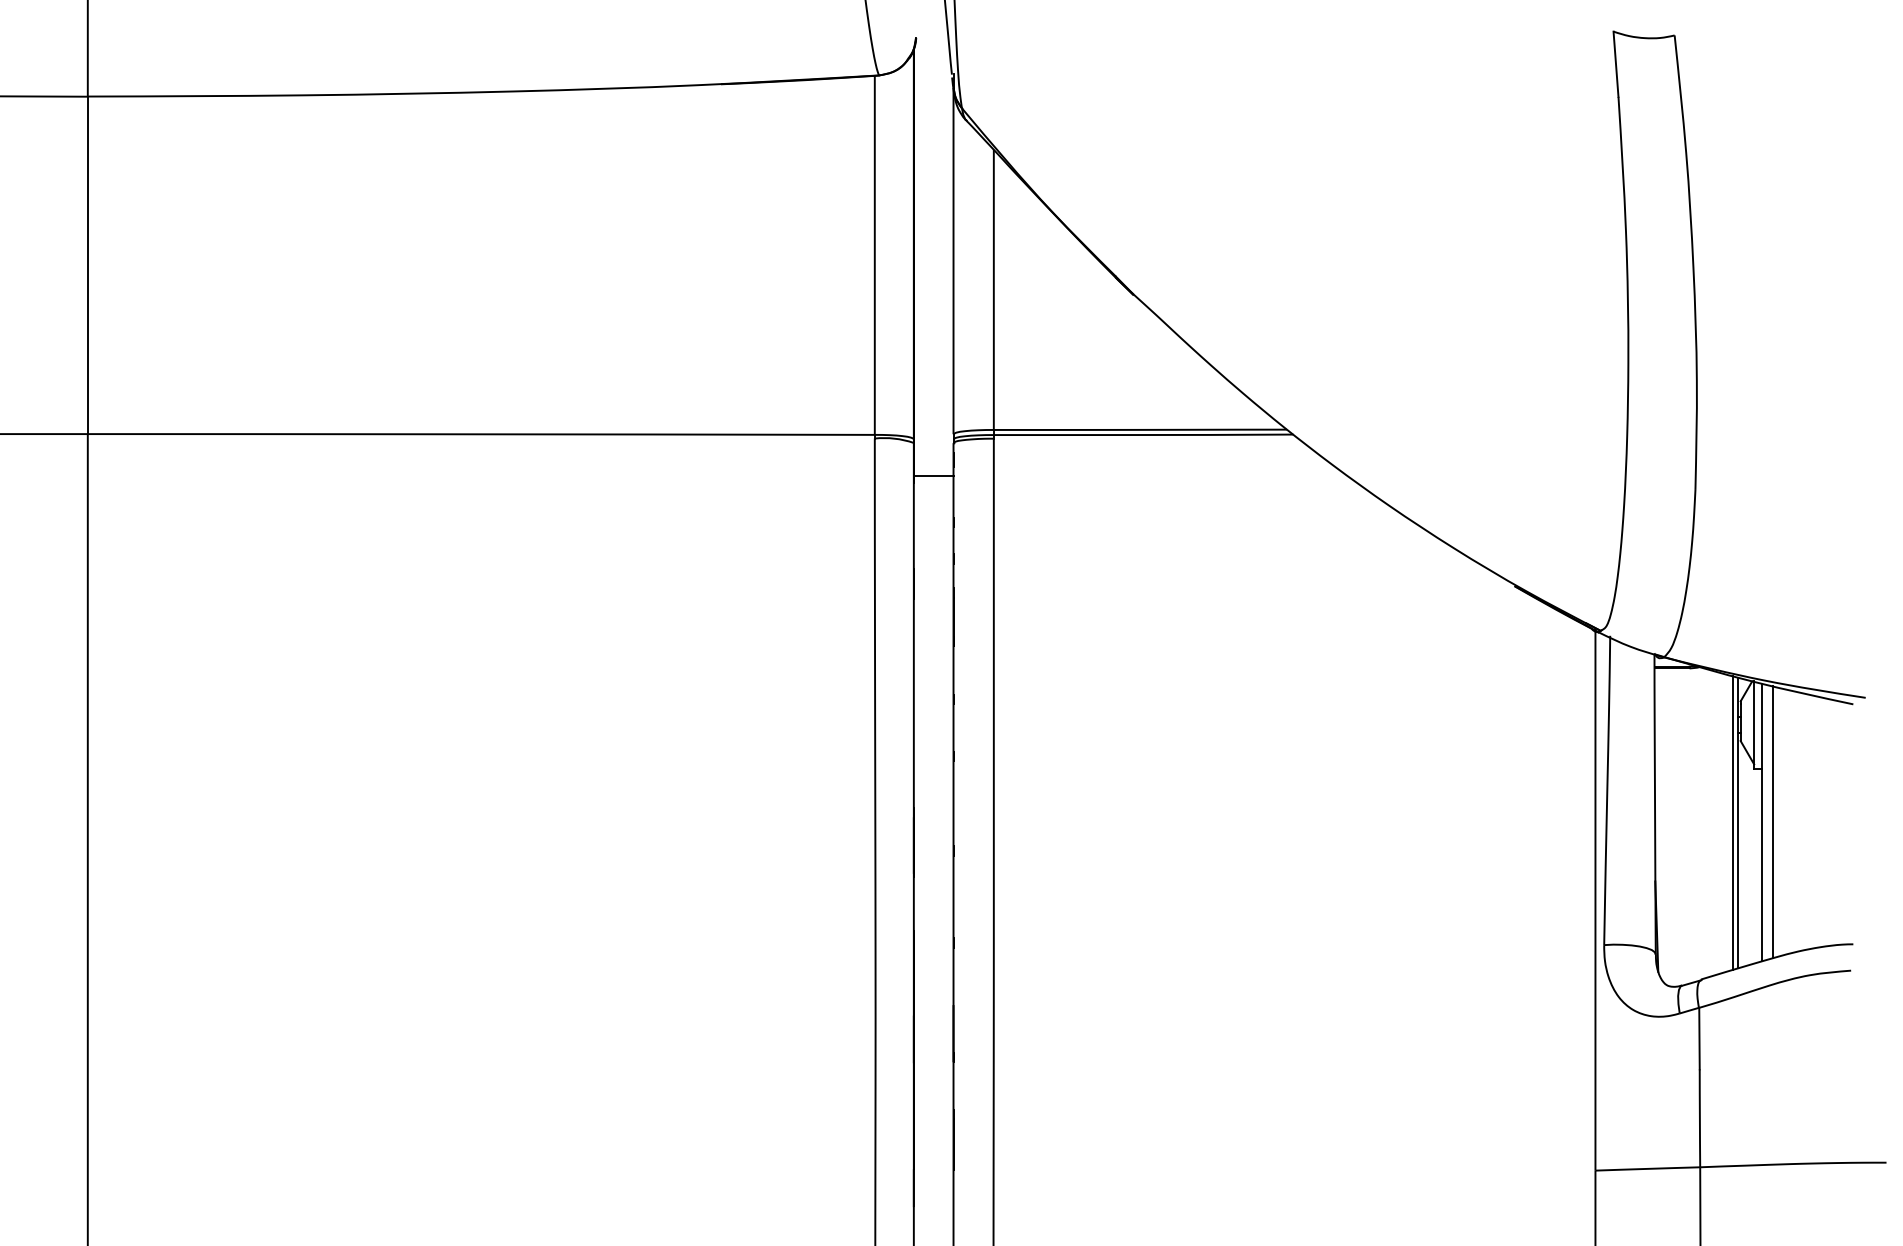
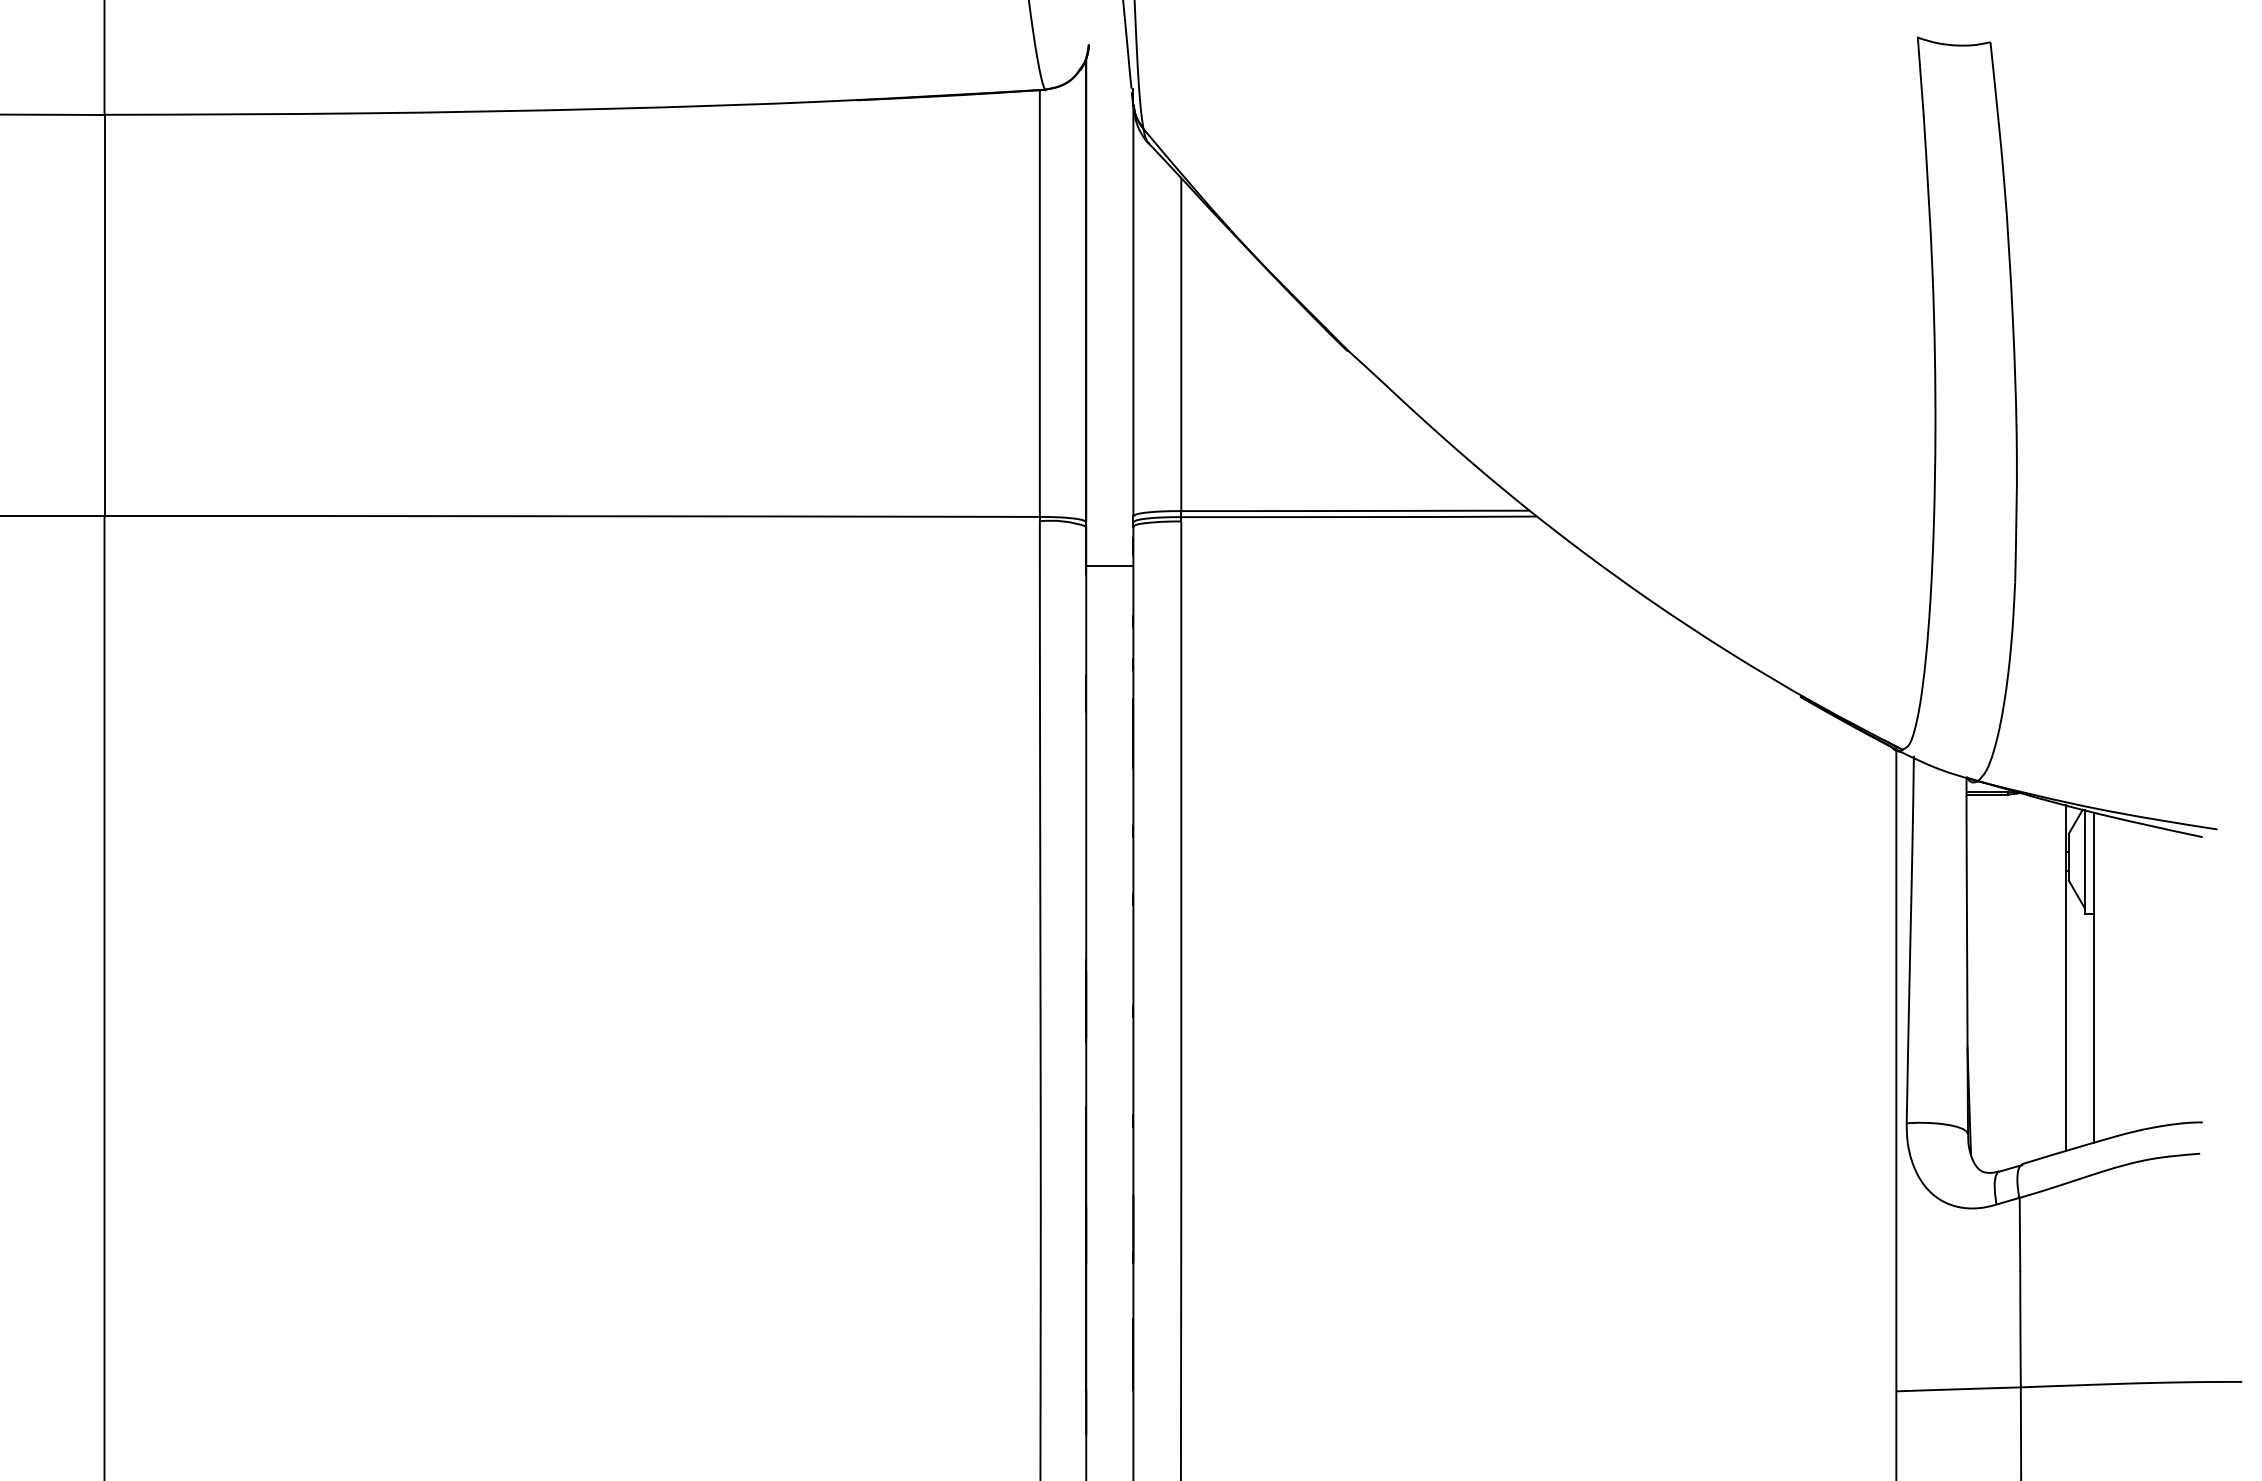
line: (1733, 822) -> (2060, 977), removed
line: (1773, 822) -> (2107, 977), removed

